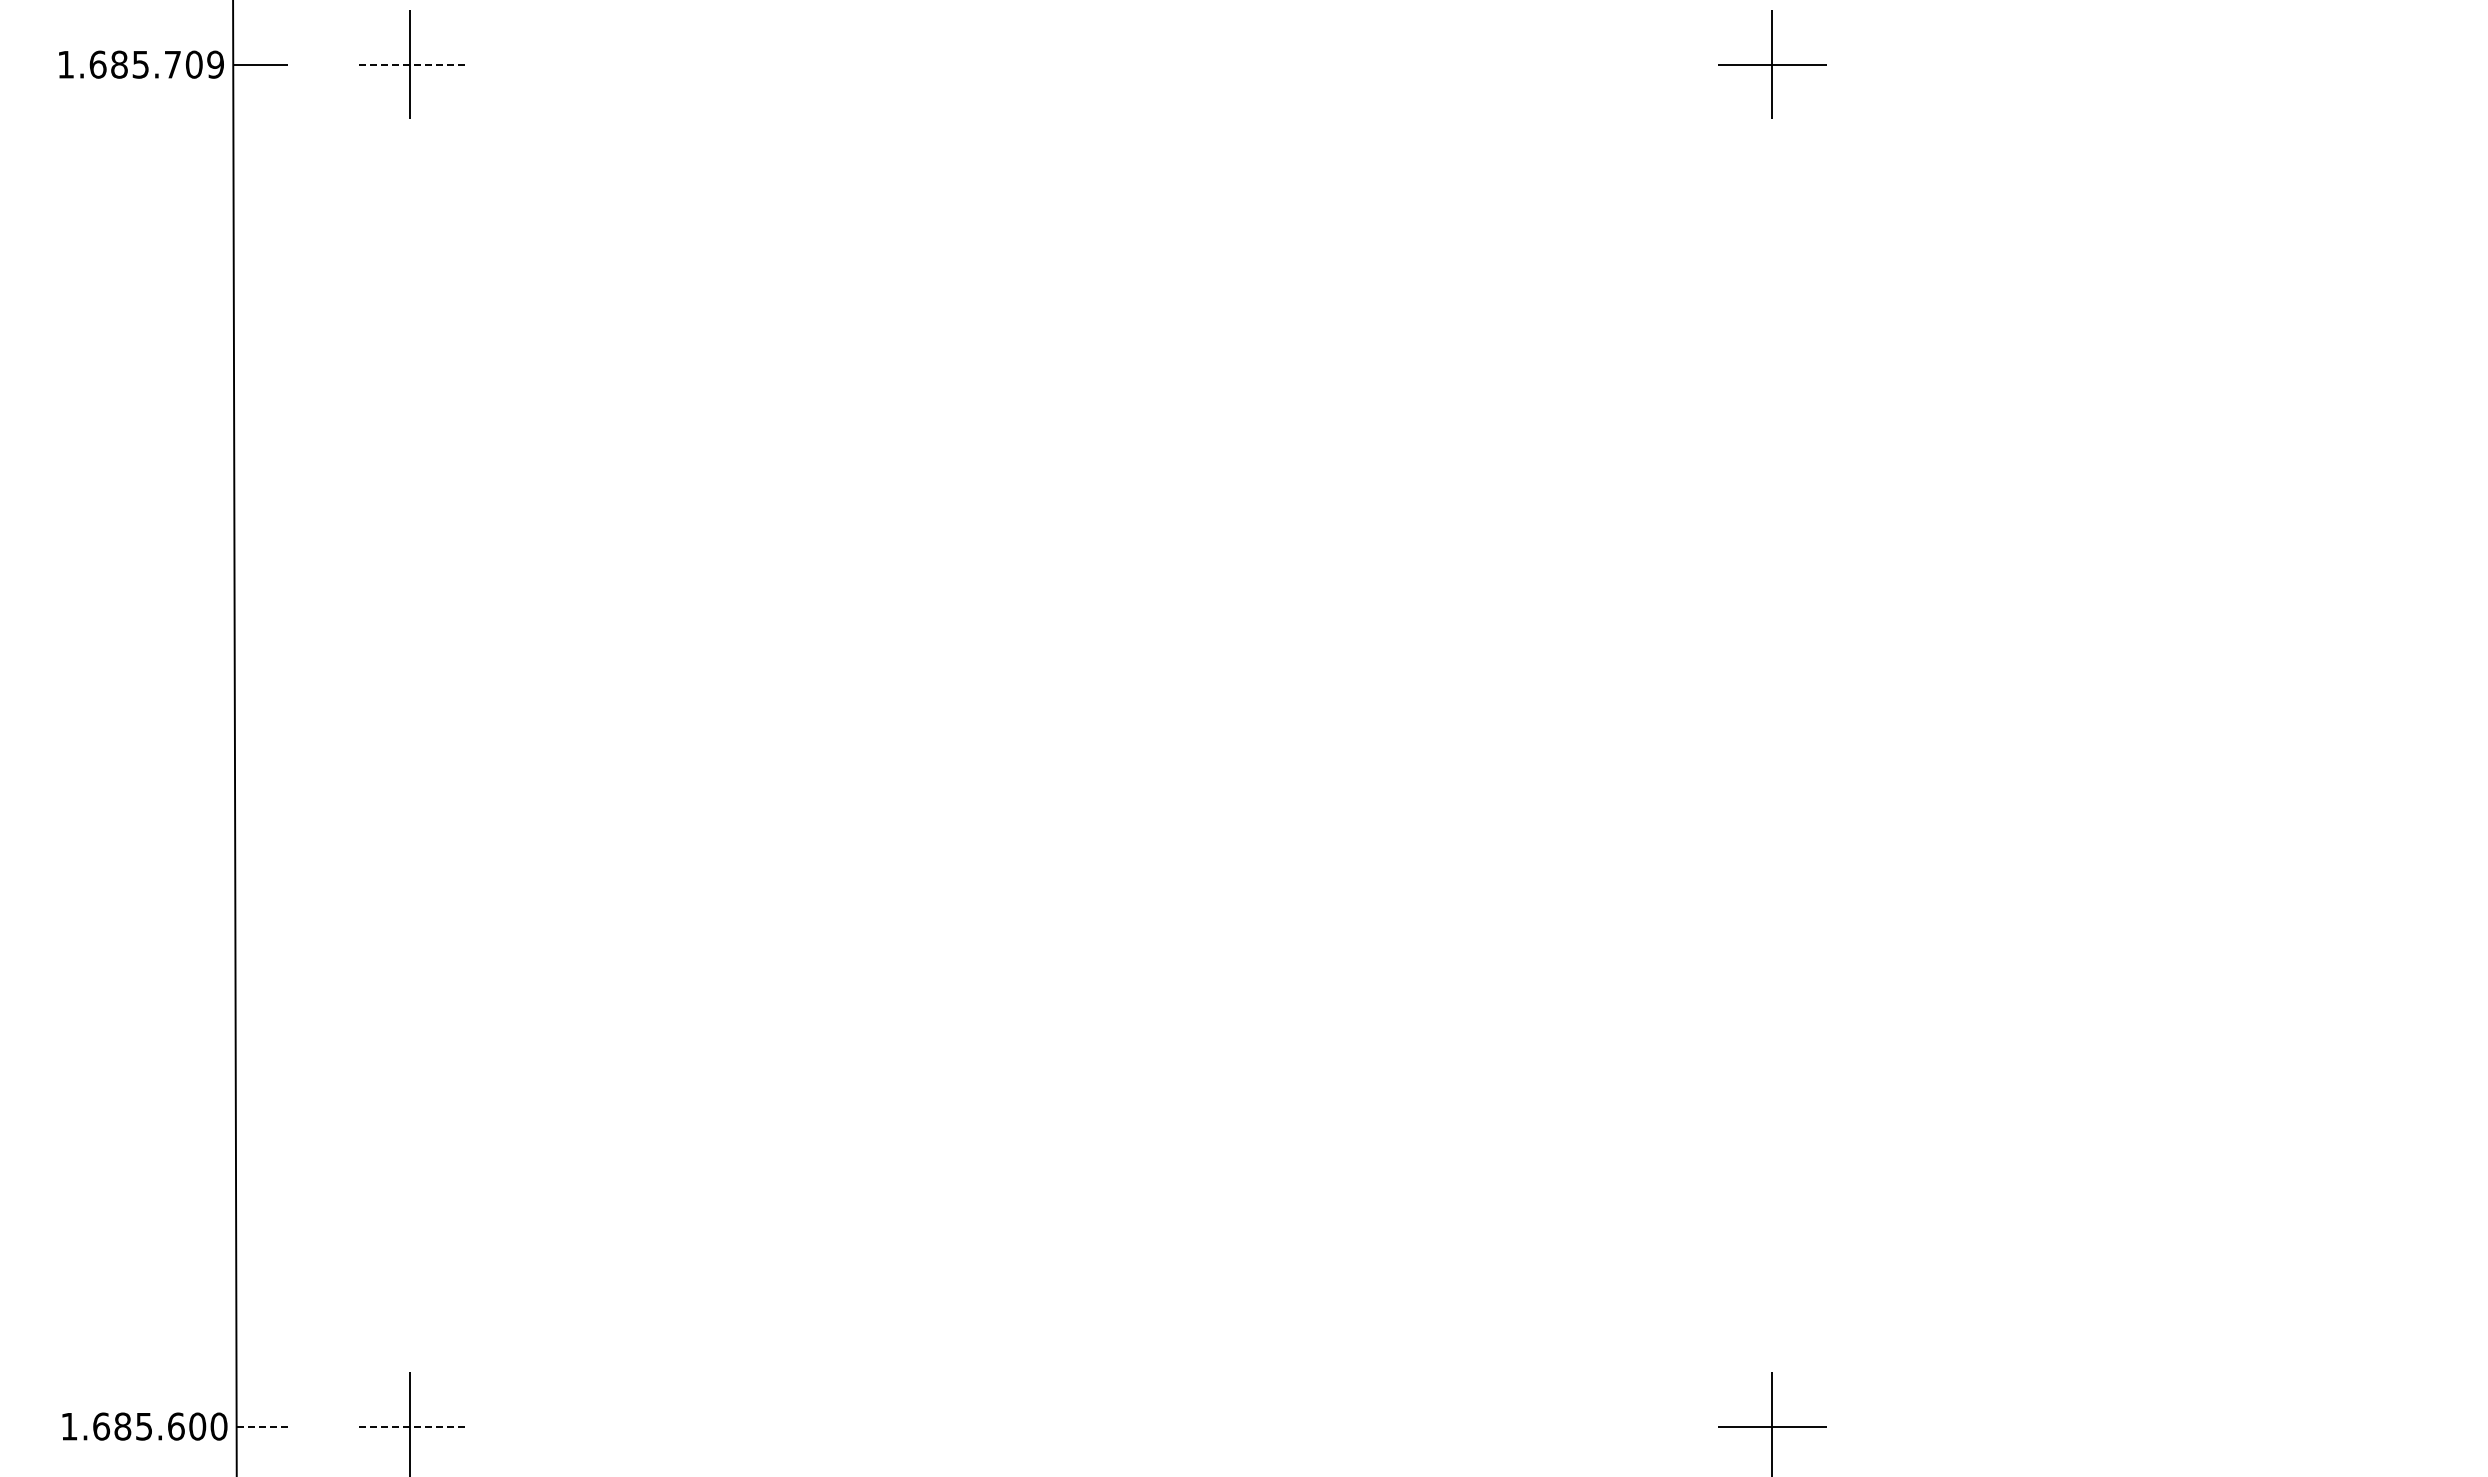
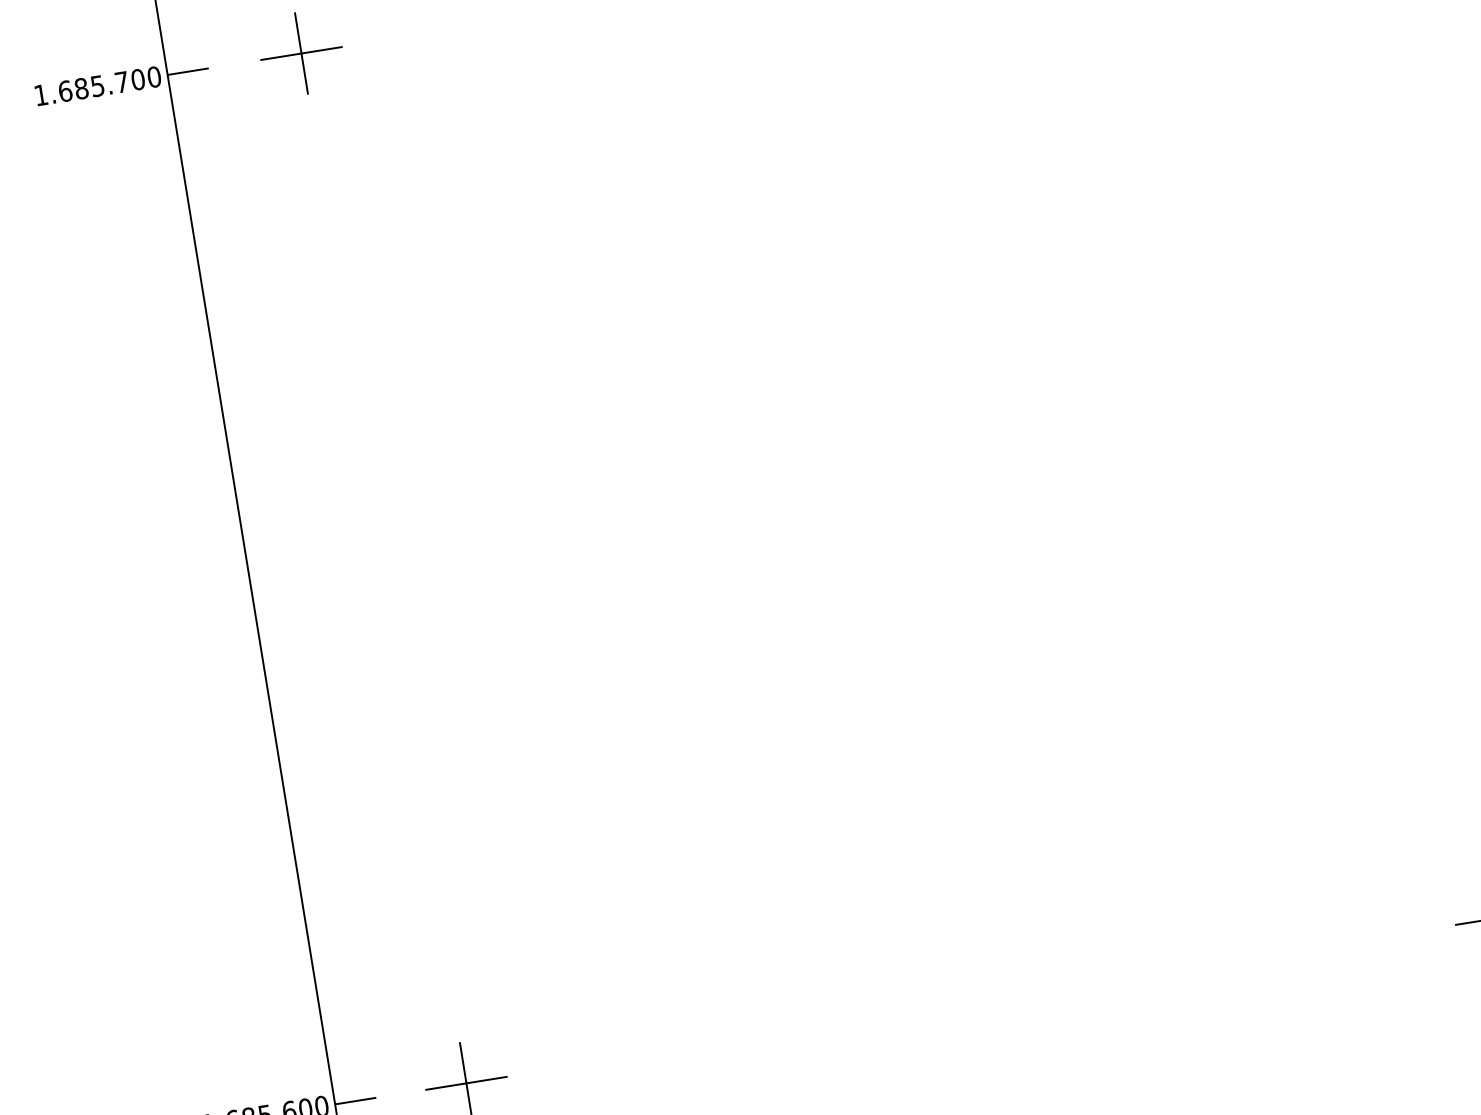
text: (215, 64) -> (154, 76), 1.685.709 -> 1.685.700
line: (409, 64) -> (300, 53), dashed -> solid
line: (264, 1426) -> (356, 1100), dashed -> solid
line: (409, 1426) -> (465, 1083), dashed -> solid

